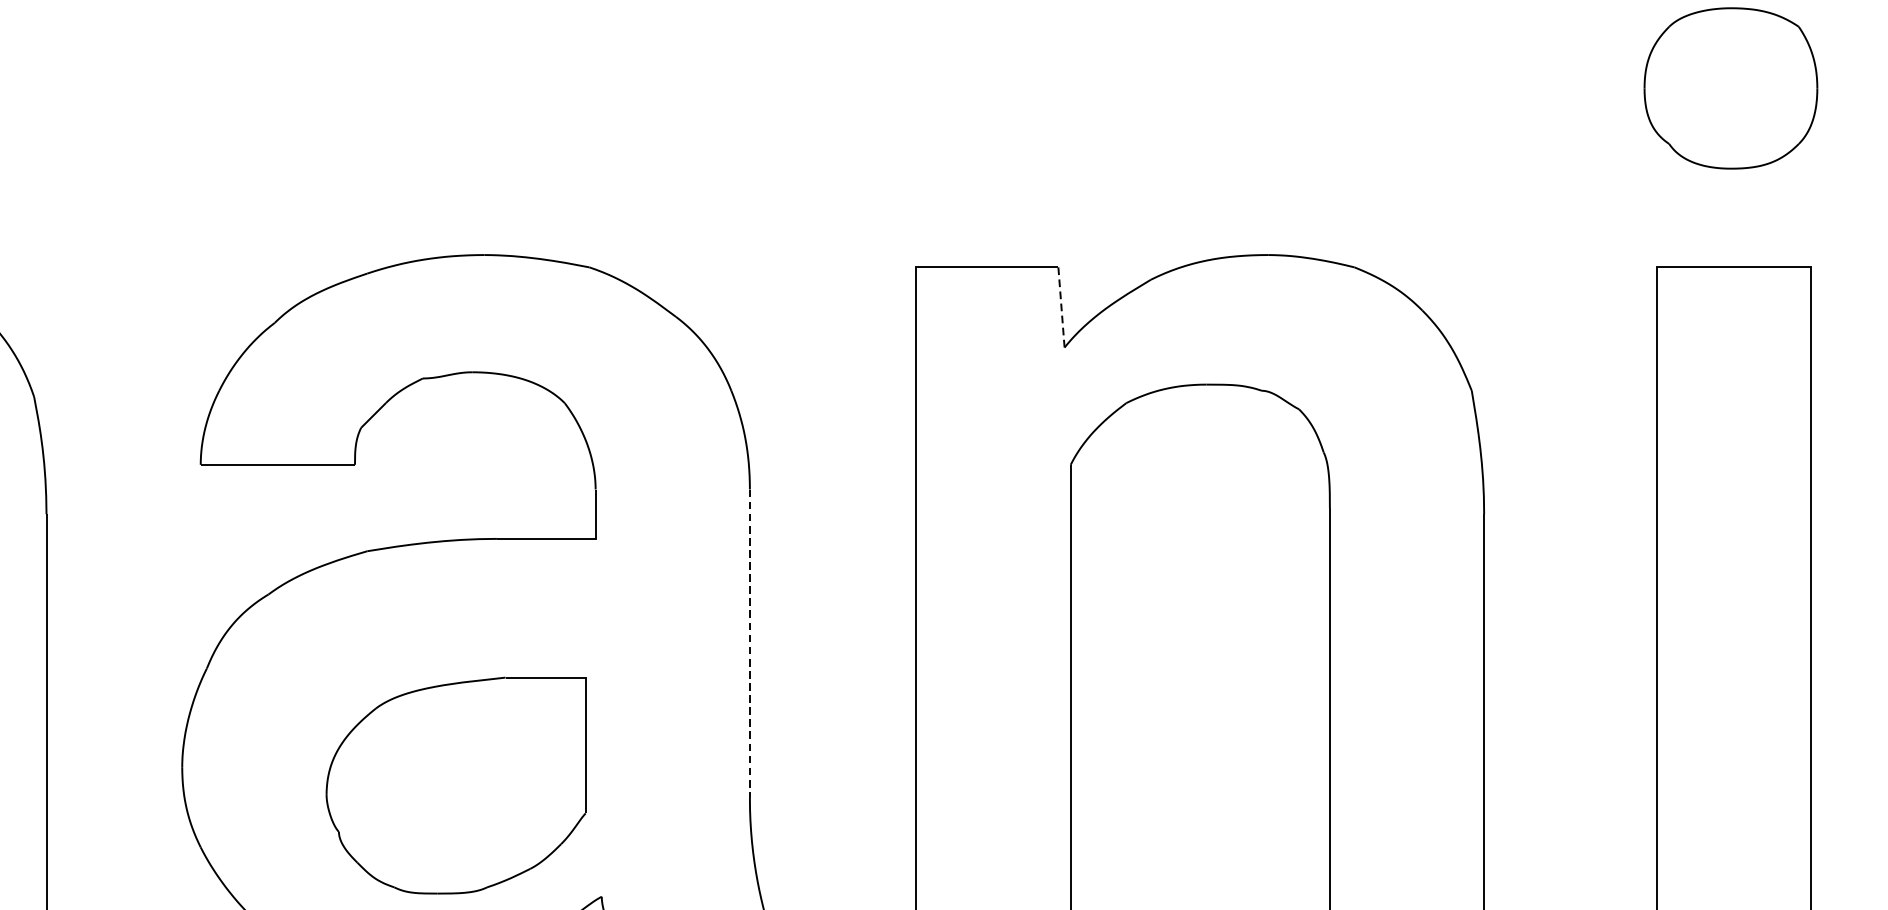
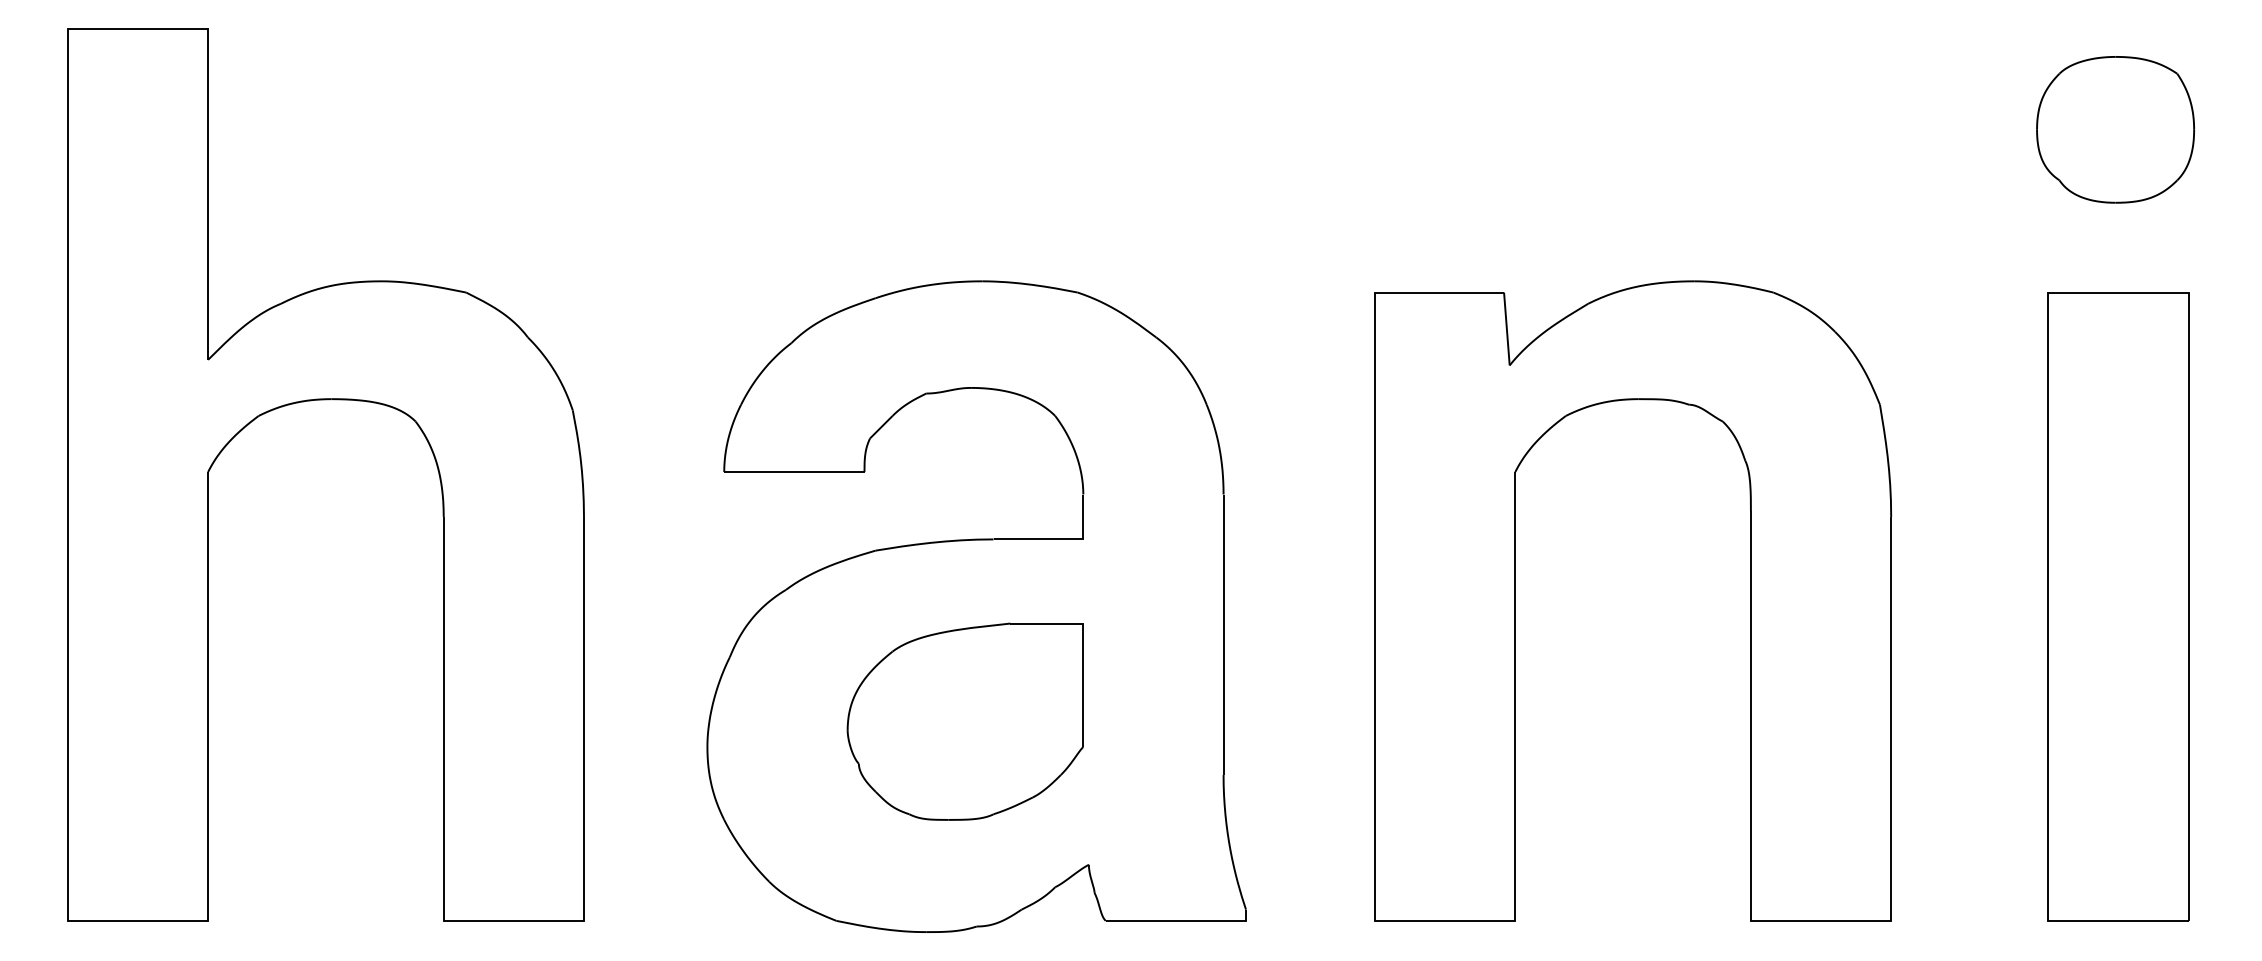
line: (1061, 308) -> (1506, 329), dashed -> solid
line: (749, 644) -> (1223, 635), dashed -> solid
part: (455, 785) -> (964, 721), moved

